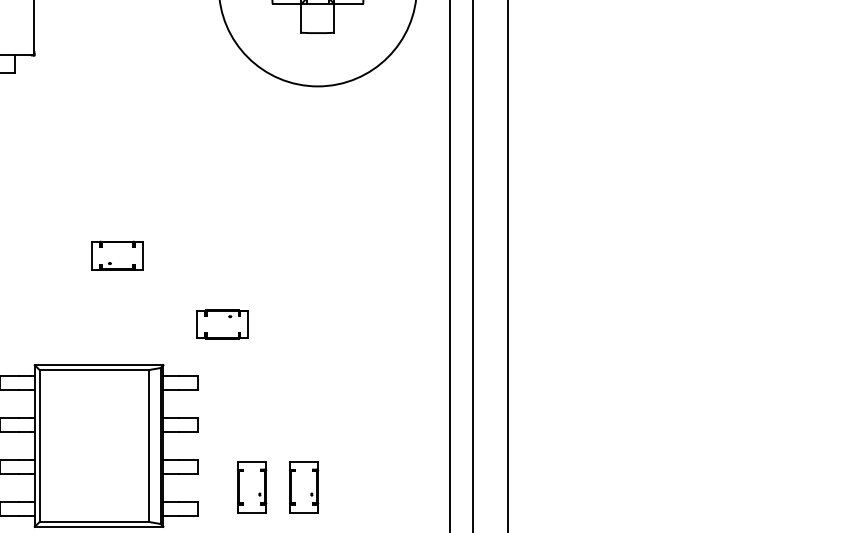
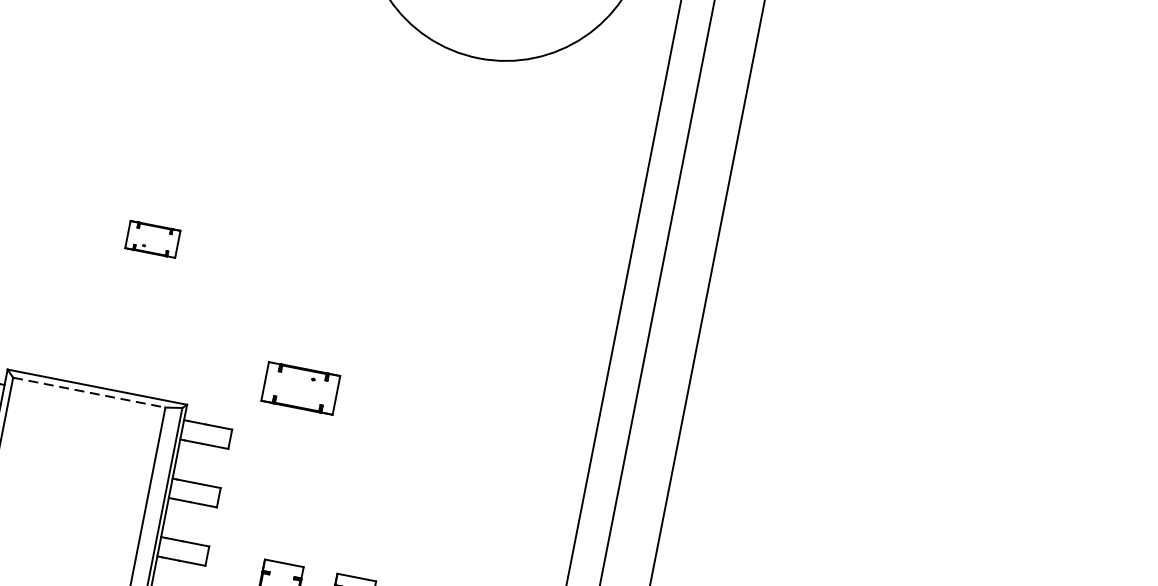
part: (117, 255) -> (153, 239), size x0.7
part: (222, 324) -> (300, 388), moved
line: (94, 370) -> (89, 393), solid -> dashed

